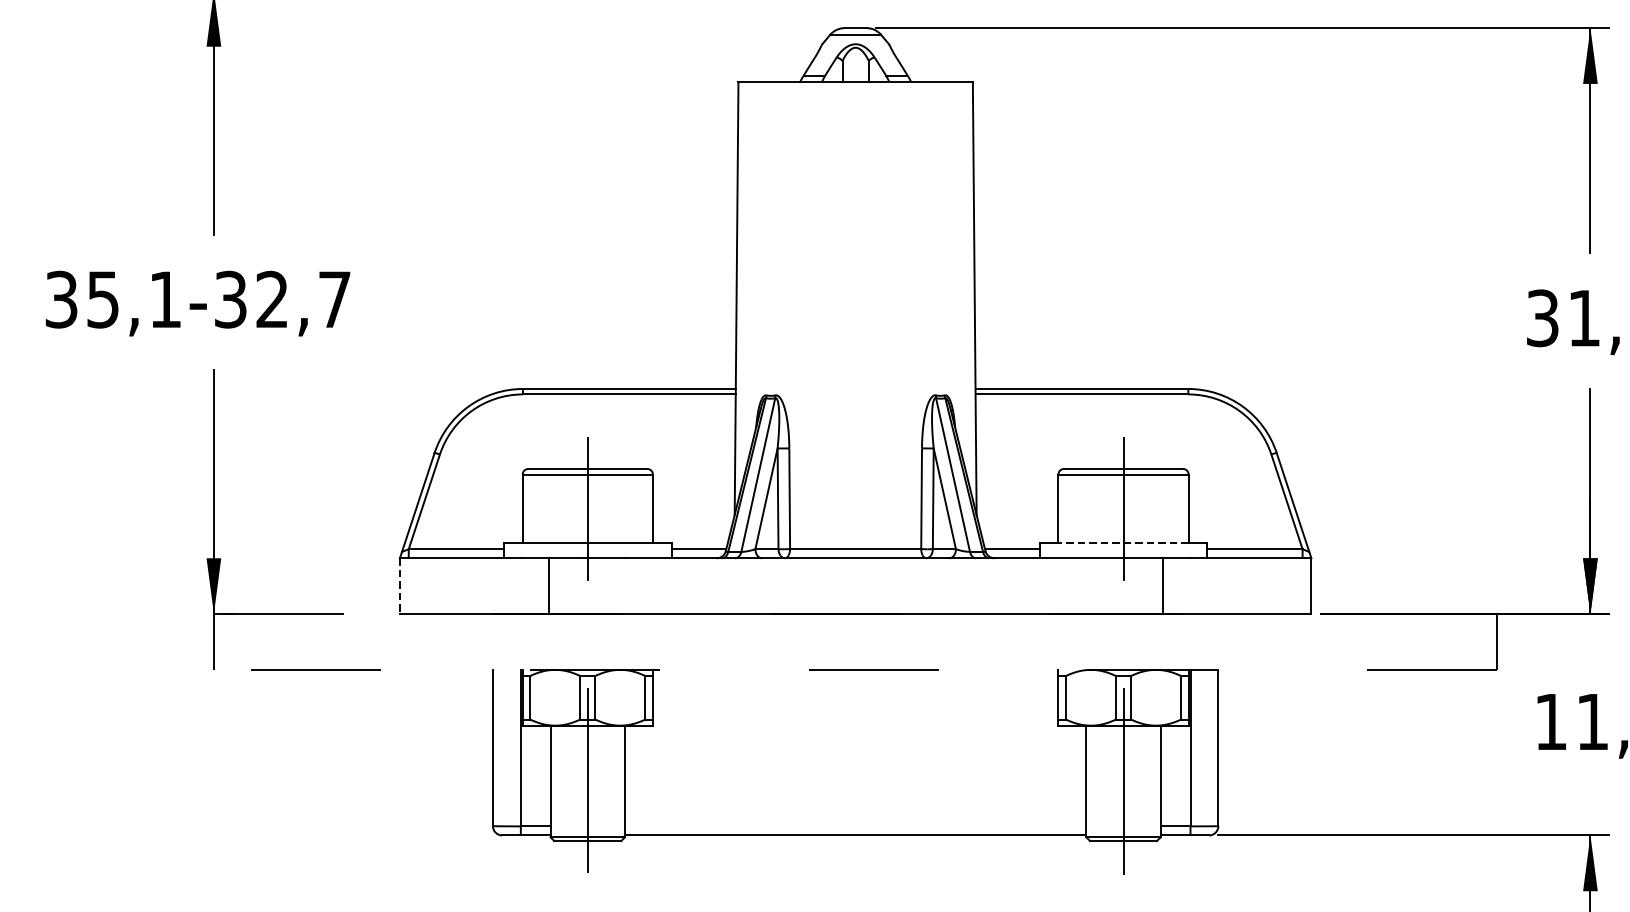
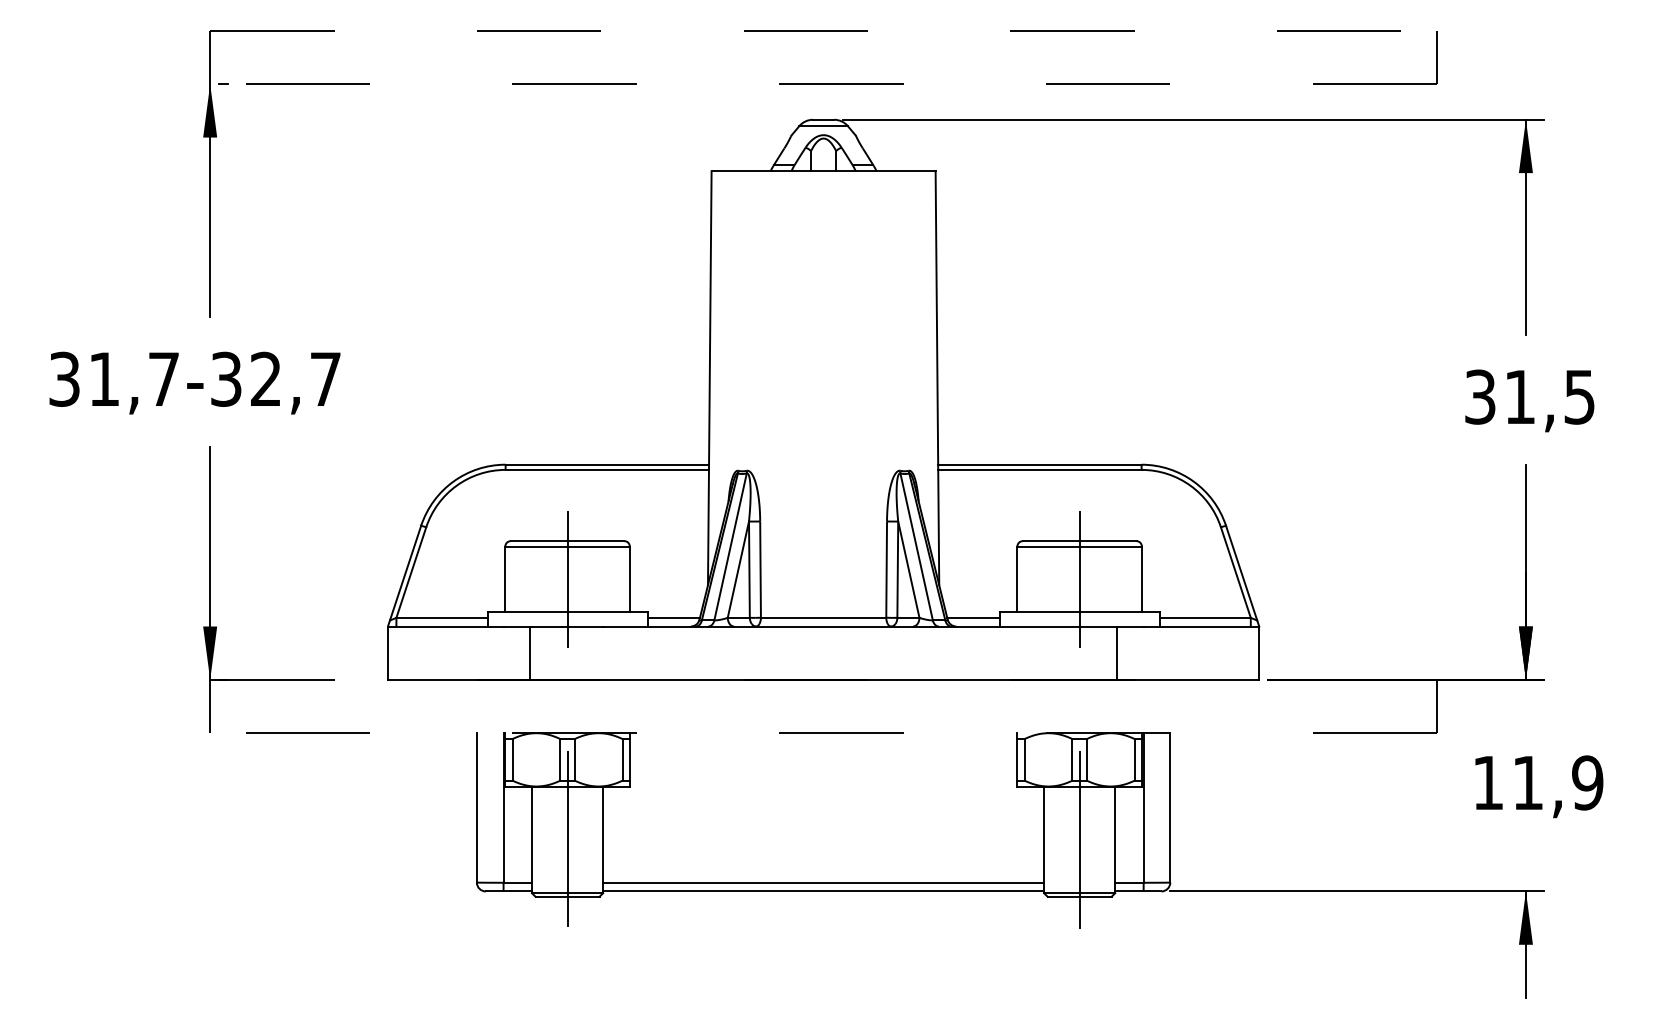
text: (133, 299) -> (133, 379), 35,1-32,7 -> 31,7-32,7
line: (1123, 543) -> (1079, 612), dashed -> solid
line: (399, 586) -> (387, 653), dashed -> solid
line: (855, 826) -> (823, 882), added

